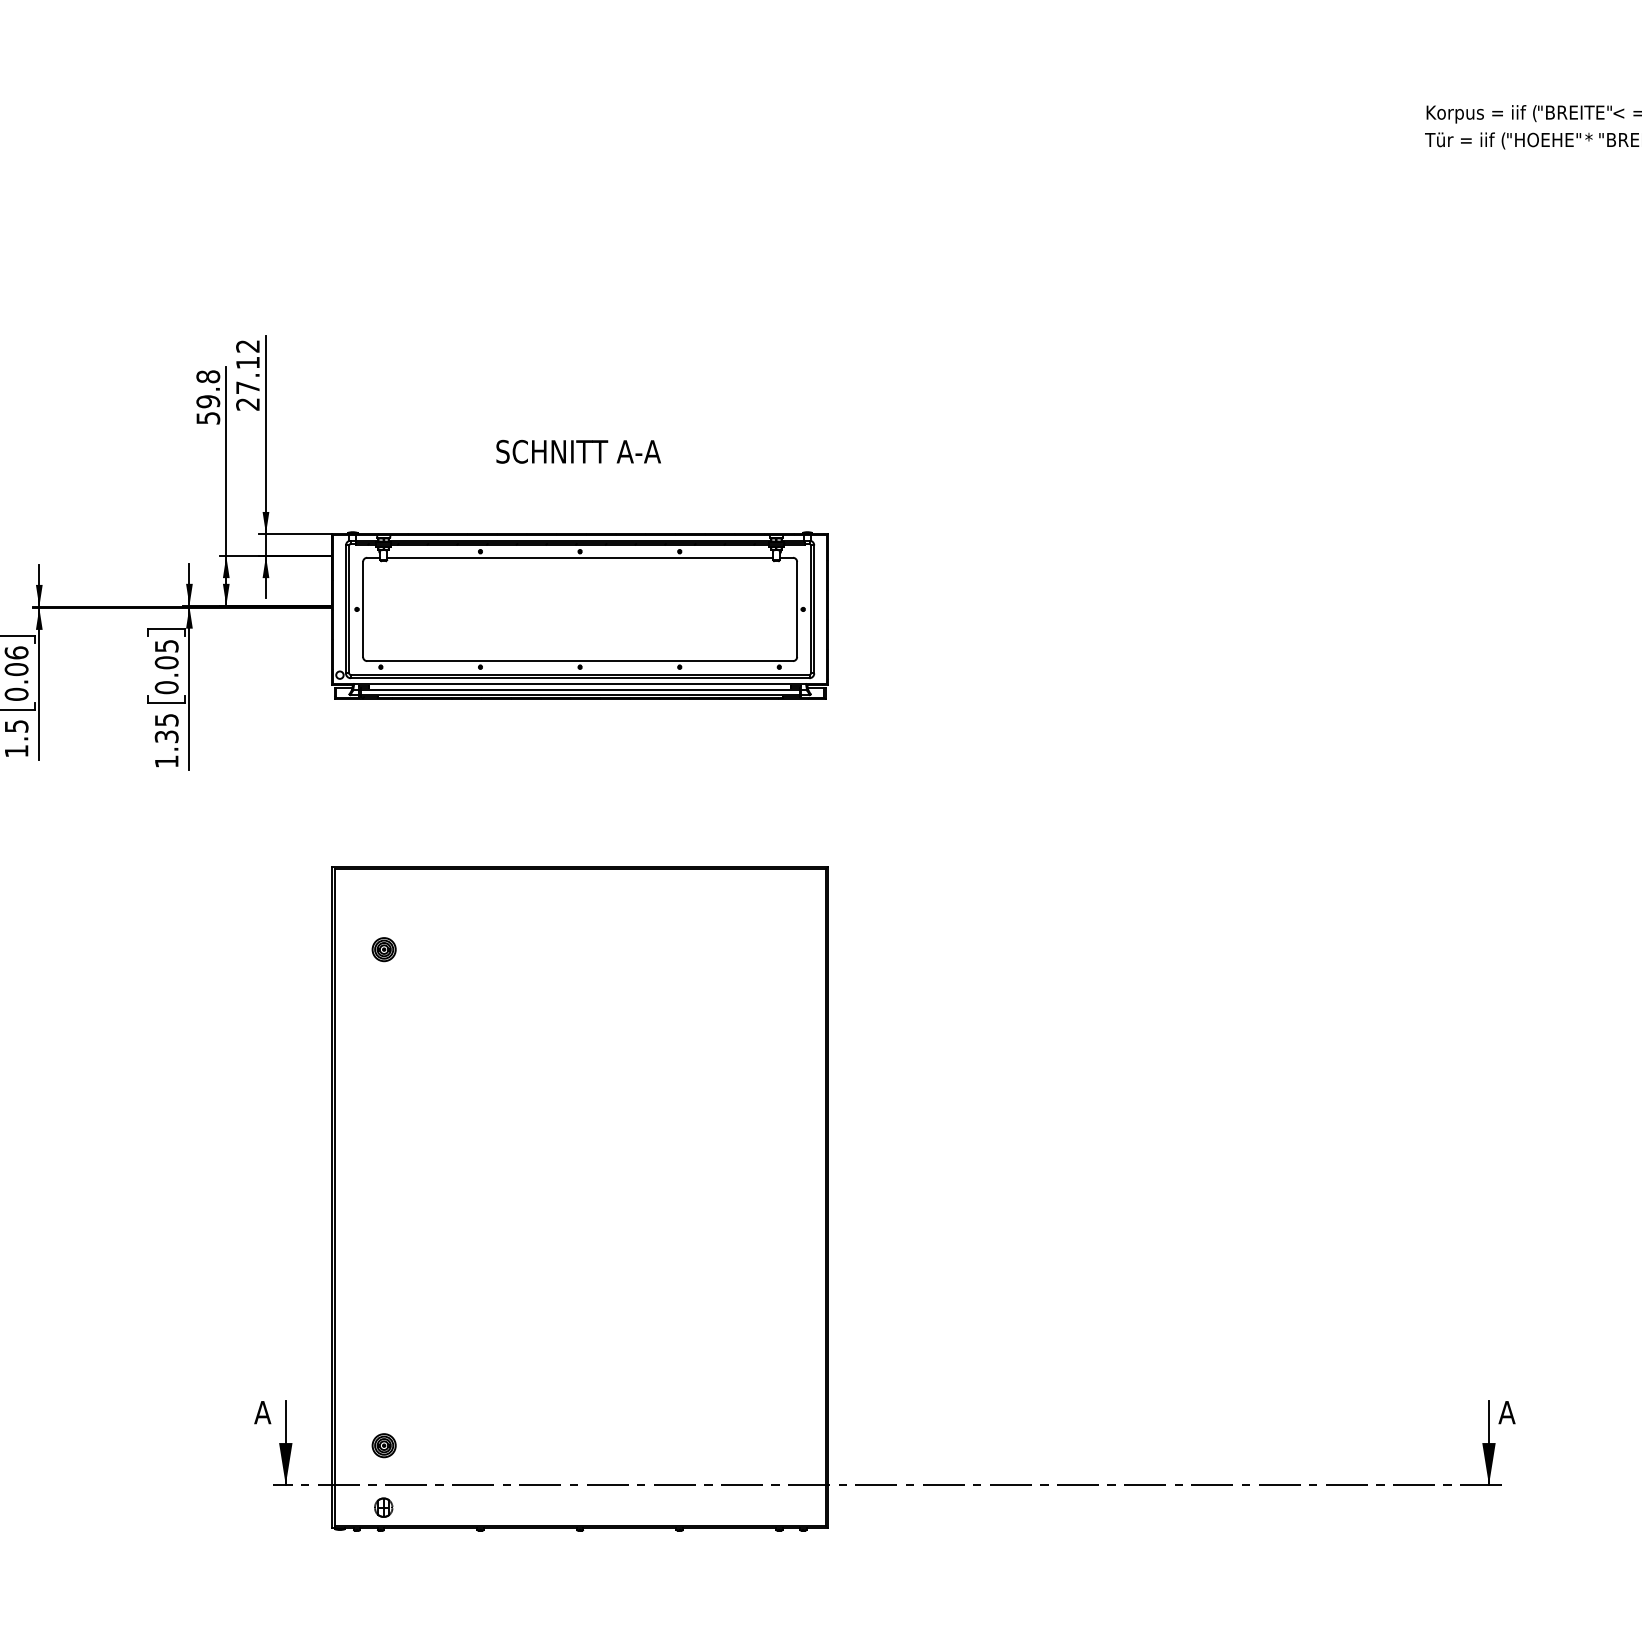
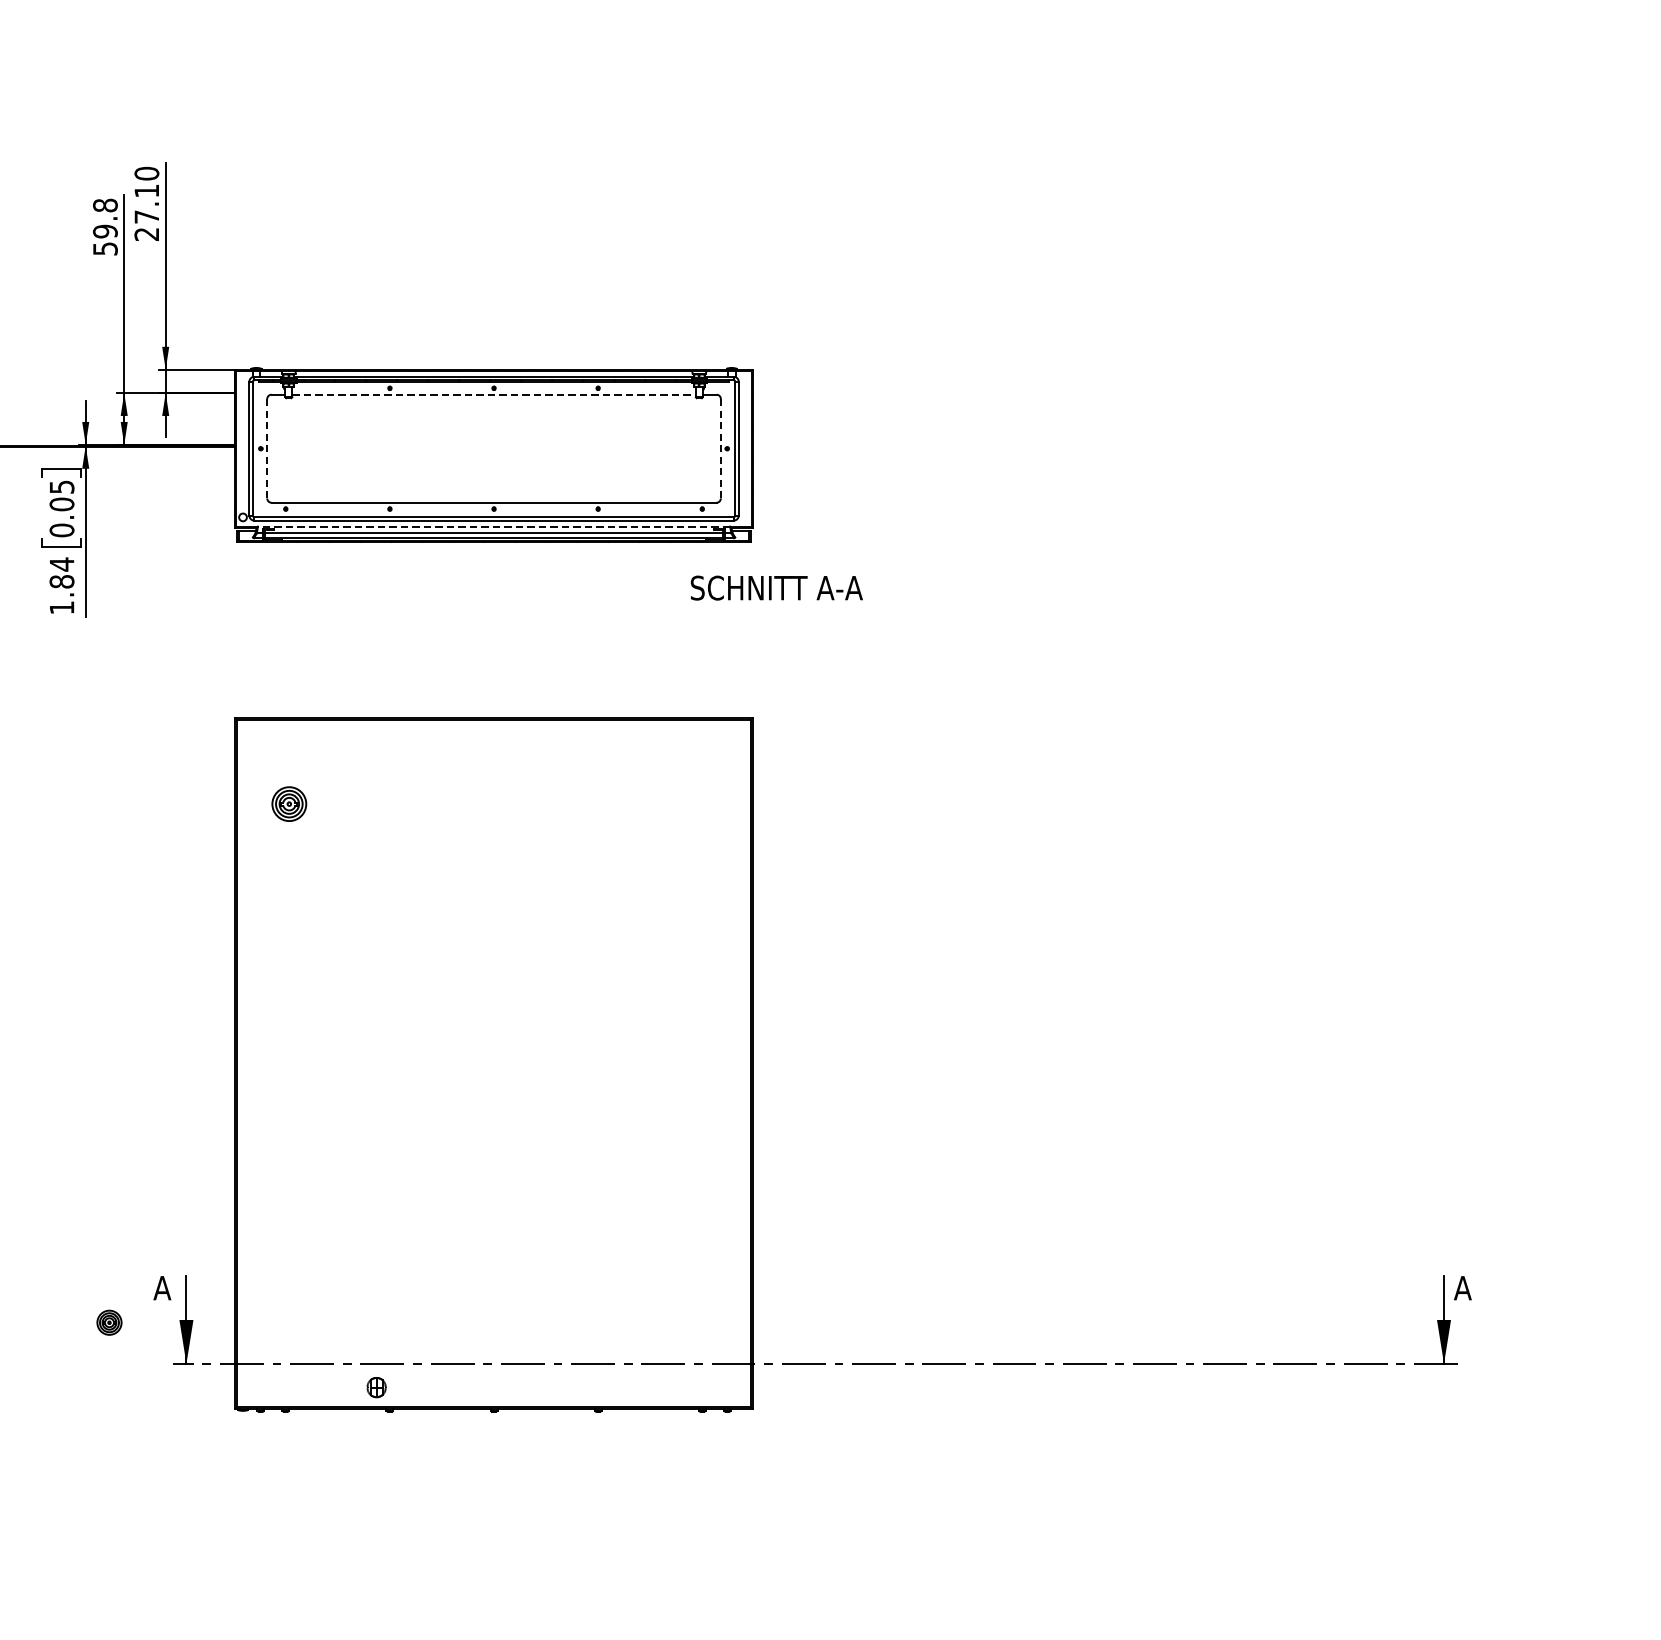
text: (247, 345) -> (146, 172), 27.12 -> 27.10
text: (578, 451) -> (776, 587), moved
line: (580, 557) -> (494, 394), solid -> dashed
line: (363, 609) -> (267, 448), solid -> dashed
line: (797, 609) -> (721, 448), solid -> dashed
line: (580, 684) -> (494, 527), solid -> dashed
text: (166, 728) -> (61, 573), 1.35 -> 1.84
part: (383, 949) -> (288, 804), size x1.4
part: (383, 1445) -> (108, 1322), moved
part: (383, 1507) -> (376, 1387), moved

